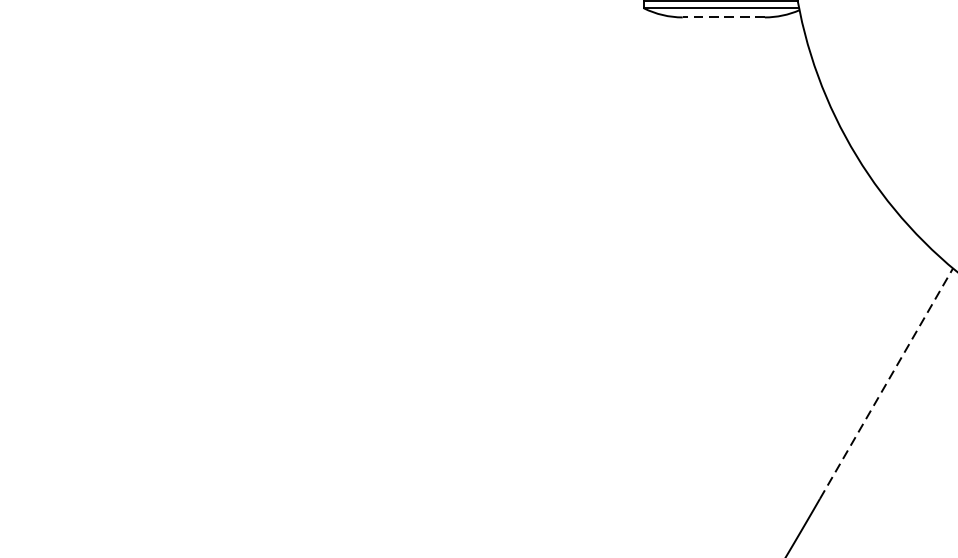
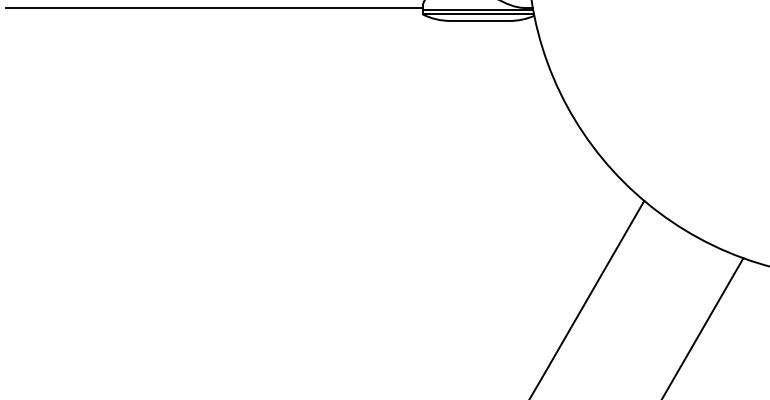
line: (723, 16) -> (479, 20), dashed -> solid
line: (886, 383) -> (596, 283), dashed -> solid

